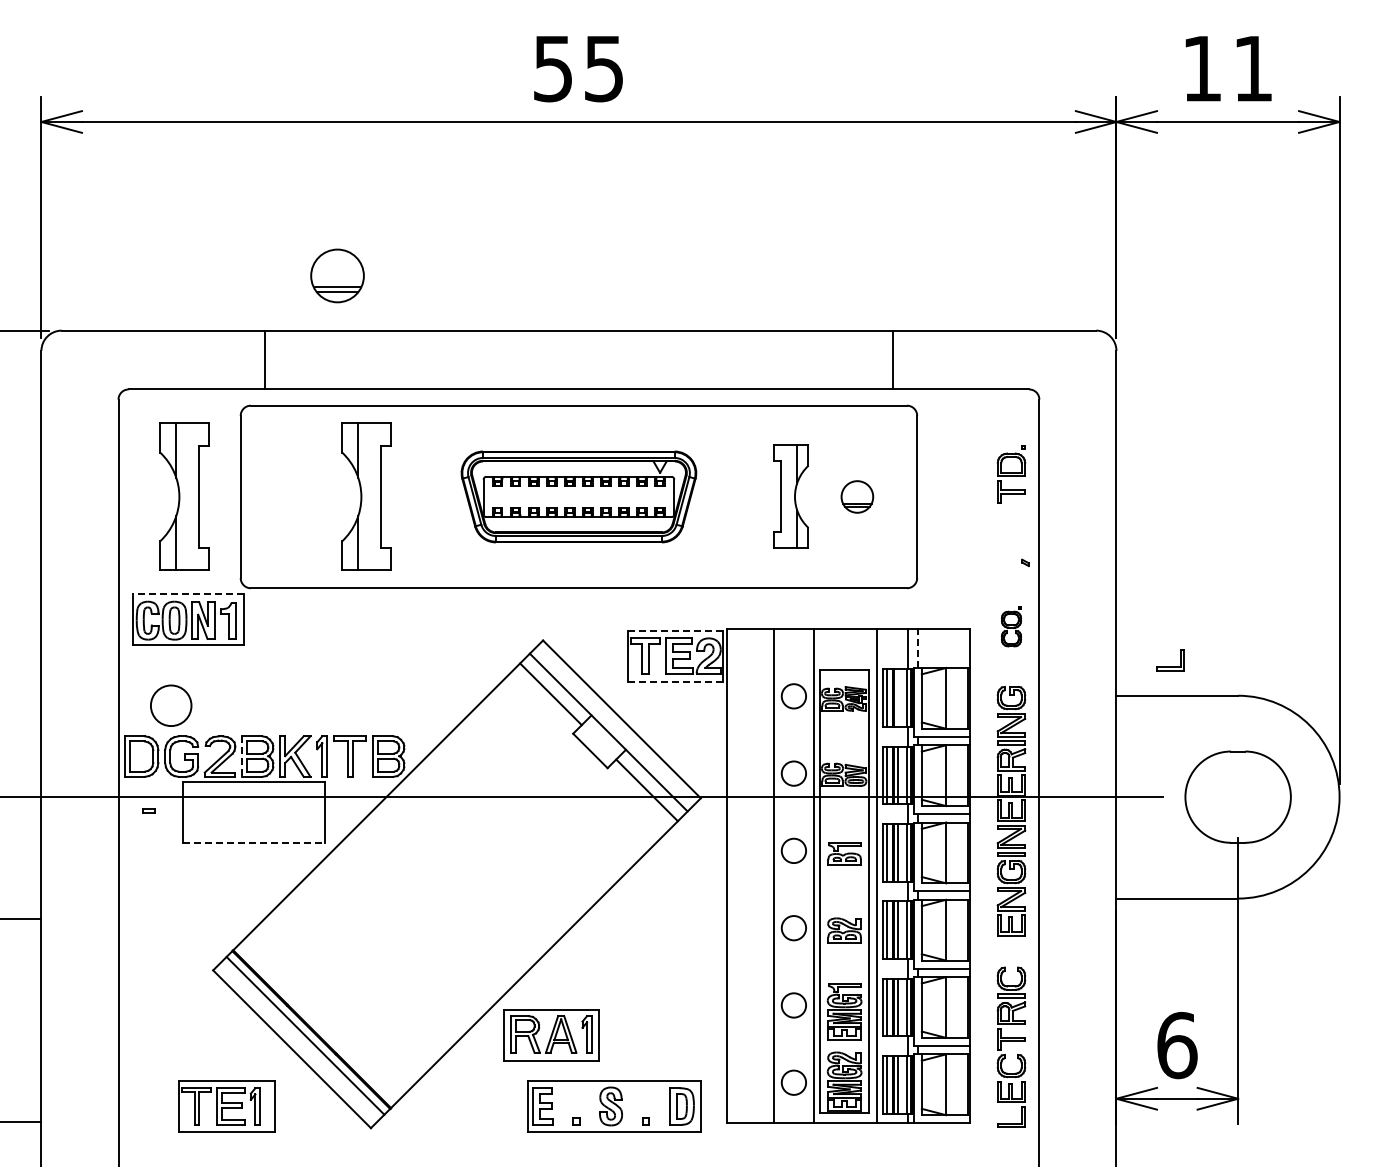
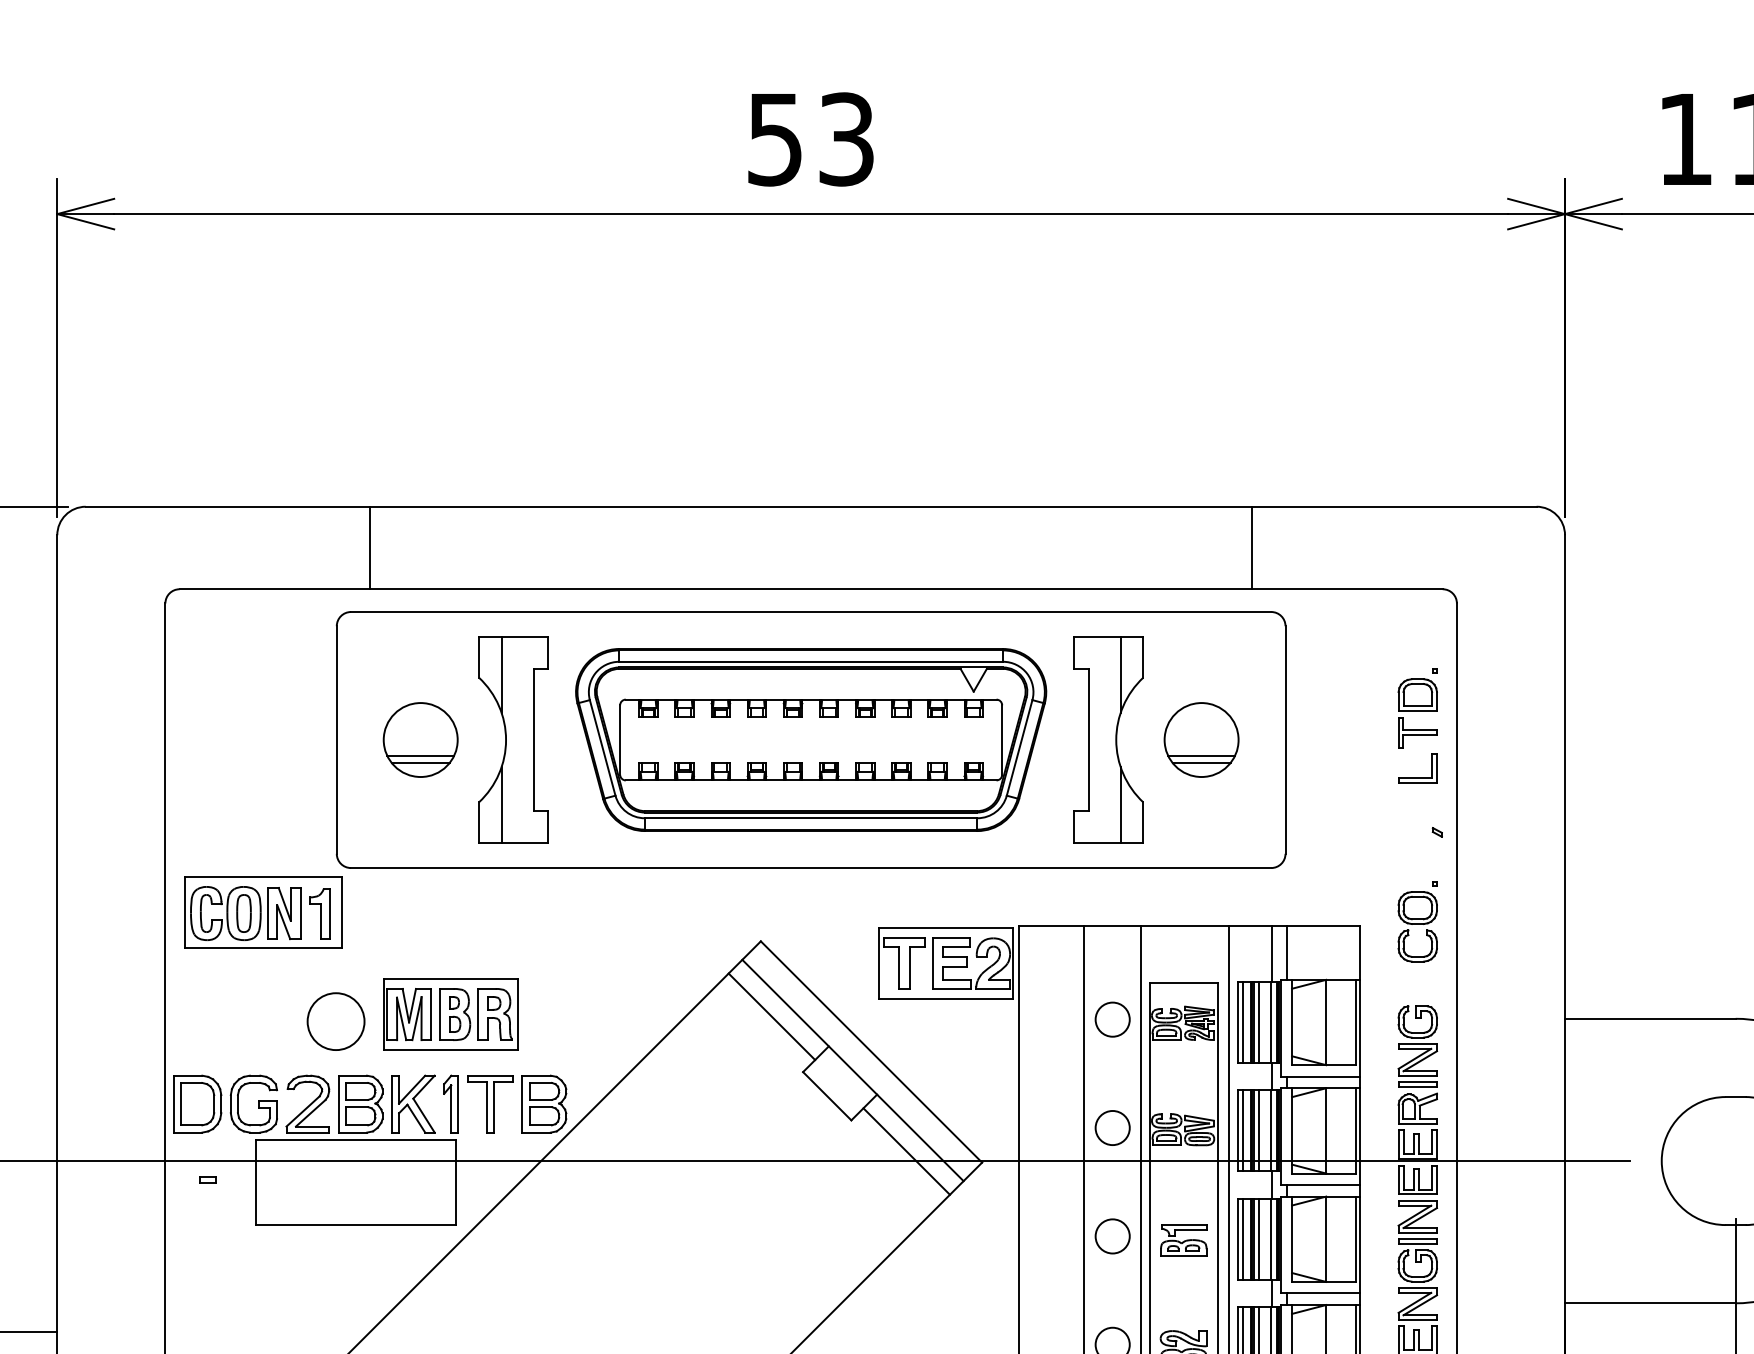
text: (604, 68) -> (847, 139), 55 -> 53
part: (337, 275) -> (420, 739), moved
part: (184, 496) -> (257, 739), removed
part: (578, 496) -> (810, 739), size x1.43
part: (791, 496) -> (1109, 739), size x1.43
part: (857, 496) -> (1201, 739), size x1.67
line: (188, 594) -> (263, 876), dashed -> solid
part: (1011, 626) -> (1417, 921), size x1.43
line: (675, 630) -> (946, 927), dashed -> solid
line: (917, 648) -> (1285, 952), dashed -> solid
part: (1170, 660) -> (1417, 768), moved
line: (675, 681) -> (946, 998), dashed -> solid
part: (322, 692) -> (451, 1014), added
line: (898, 698) -> (1259, 1022), added
circle: (171, 705) -> (336, 1021), moved
line: (242, 757) -> (339, 1105), dashed -> solid
line: (254, 842) -> (356, 1224), dashed -> solid

